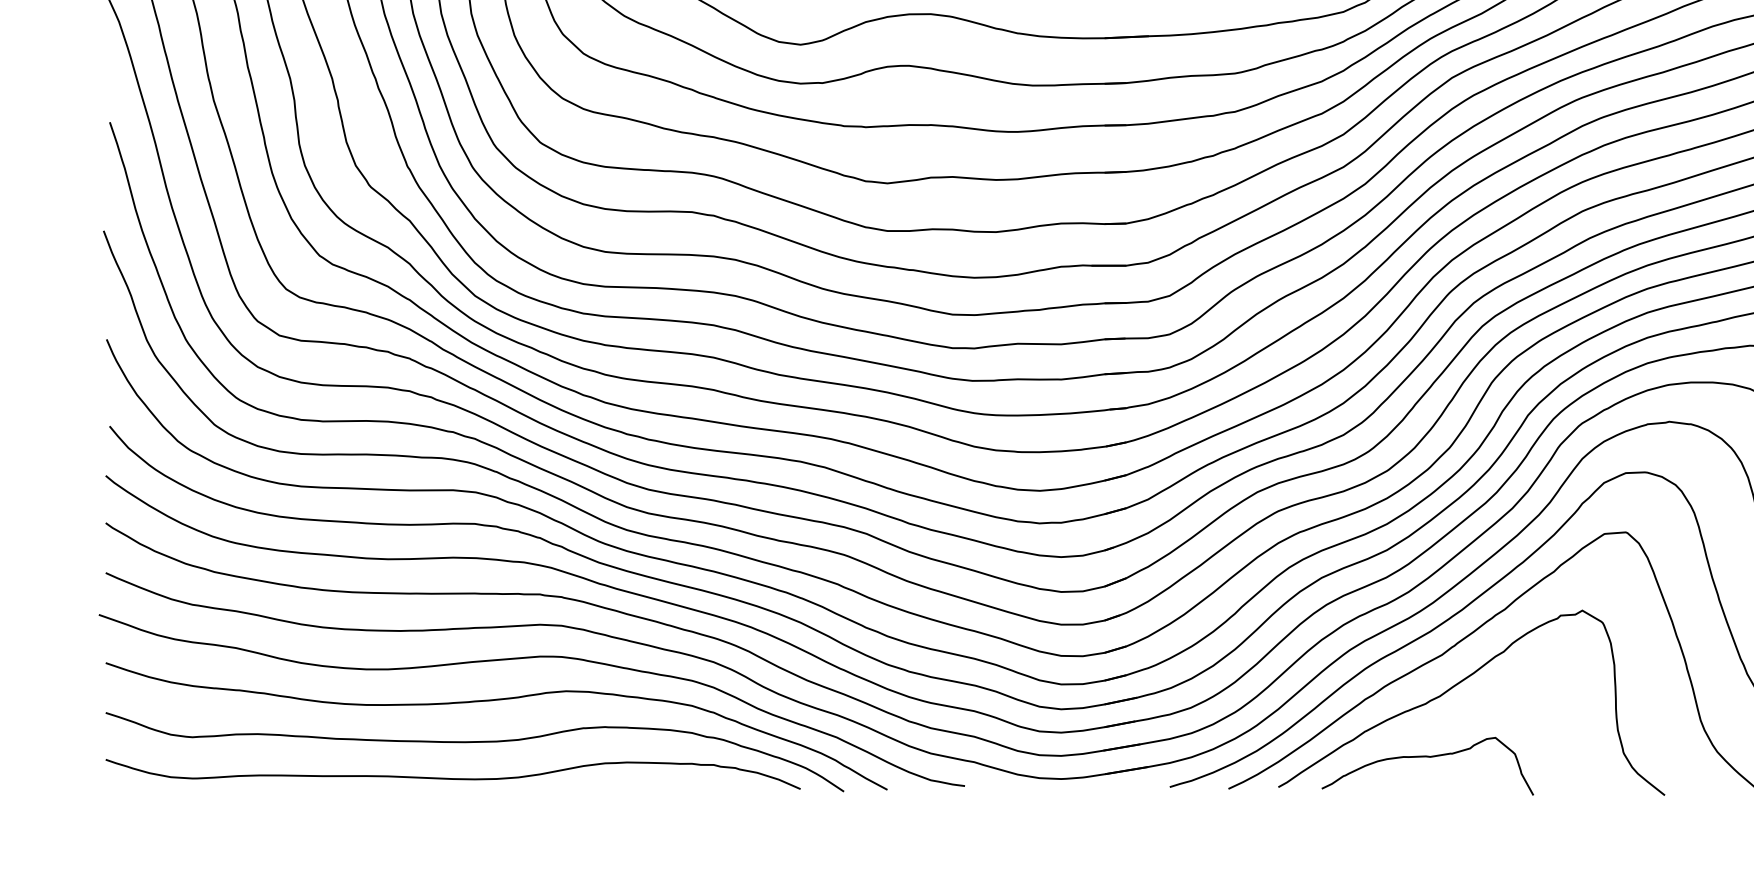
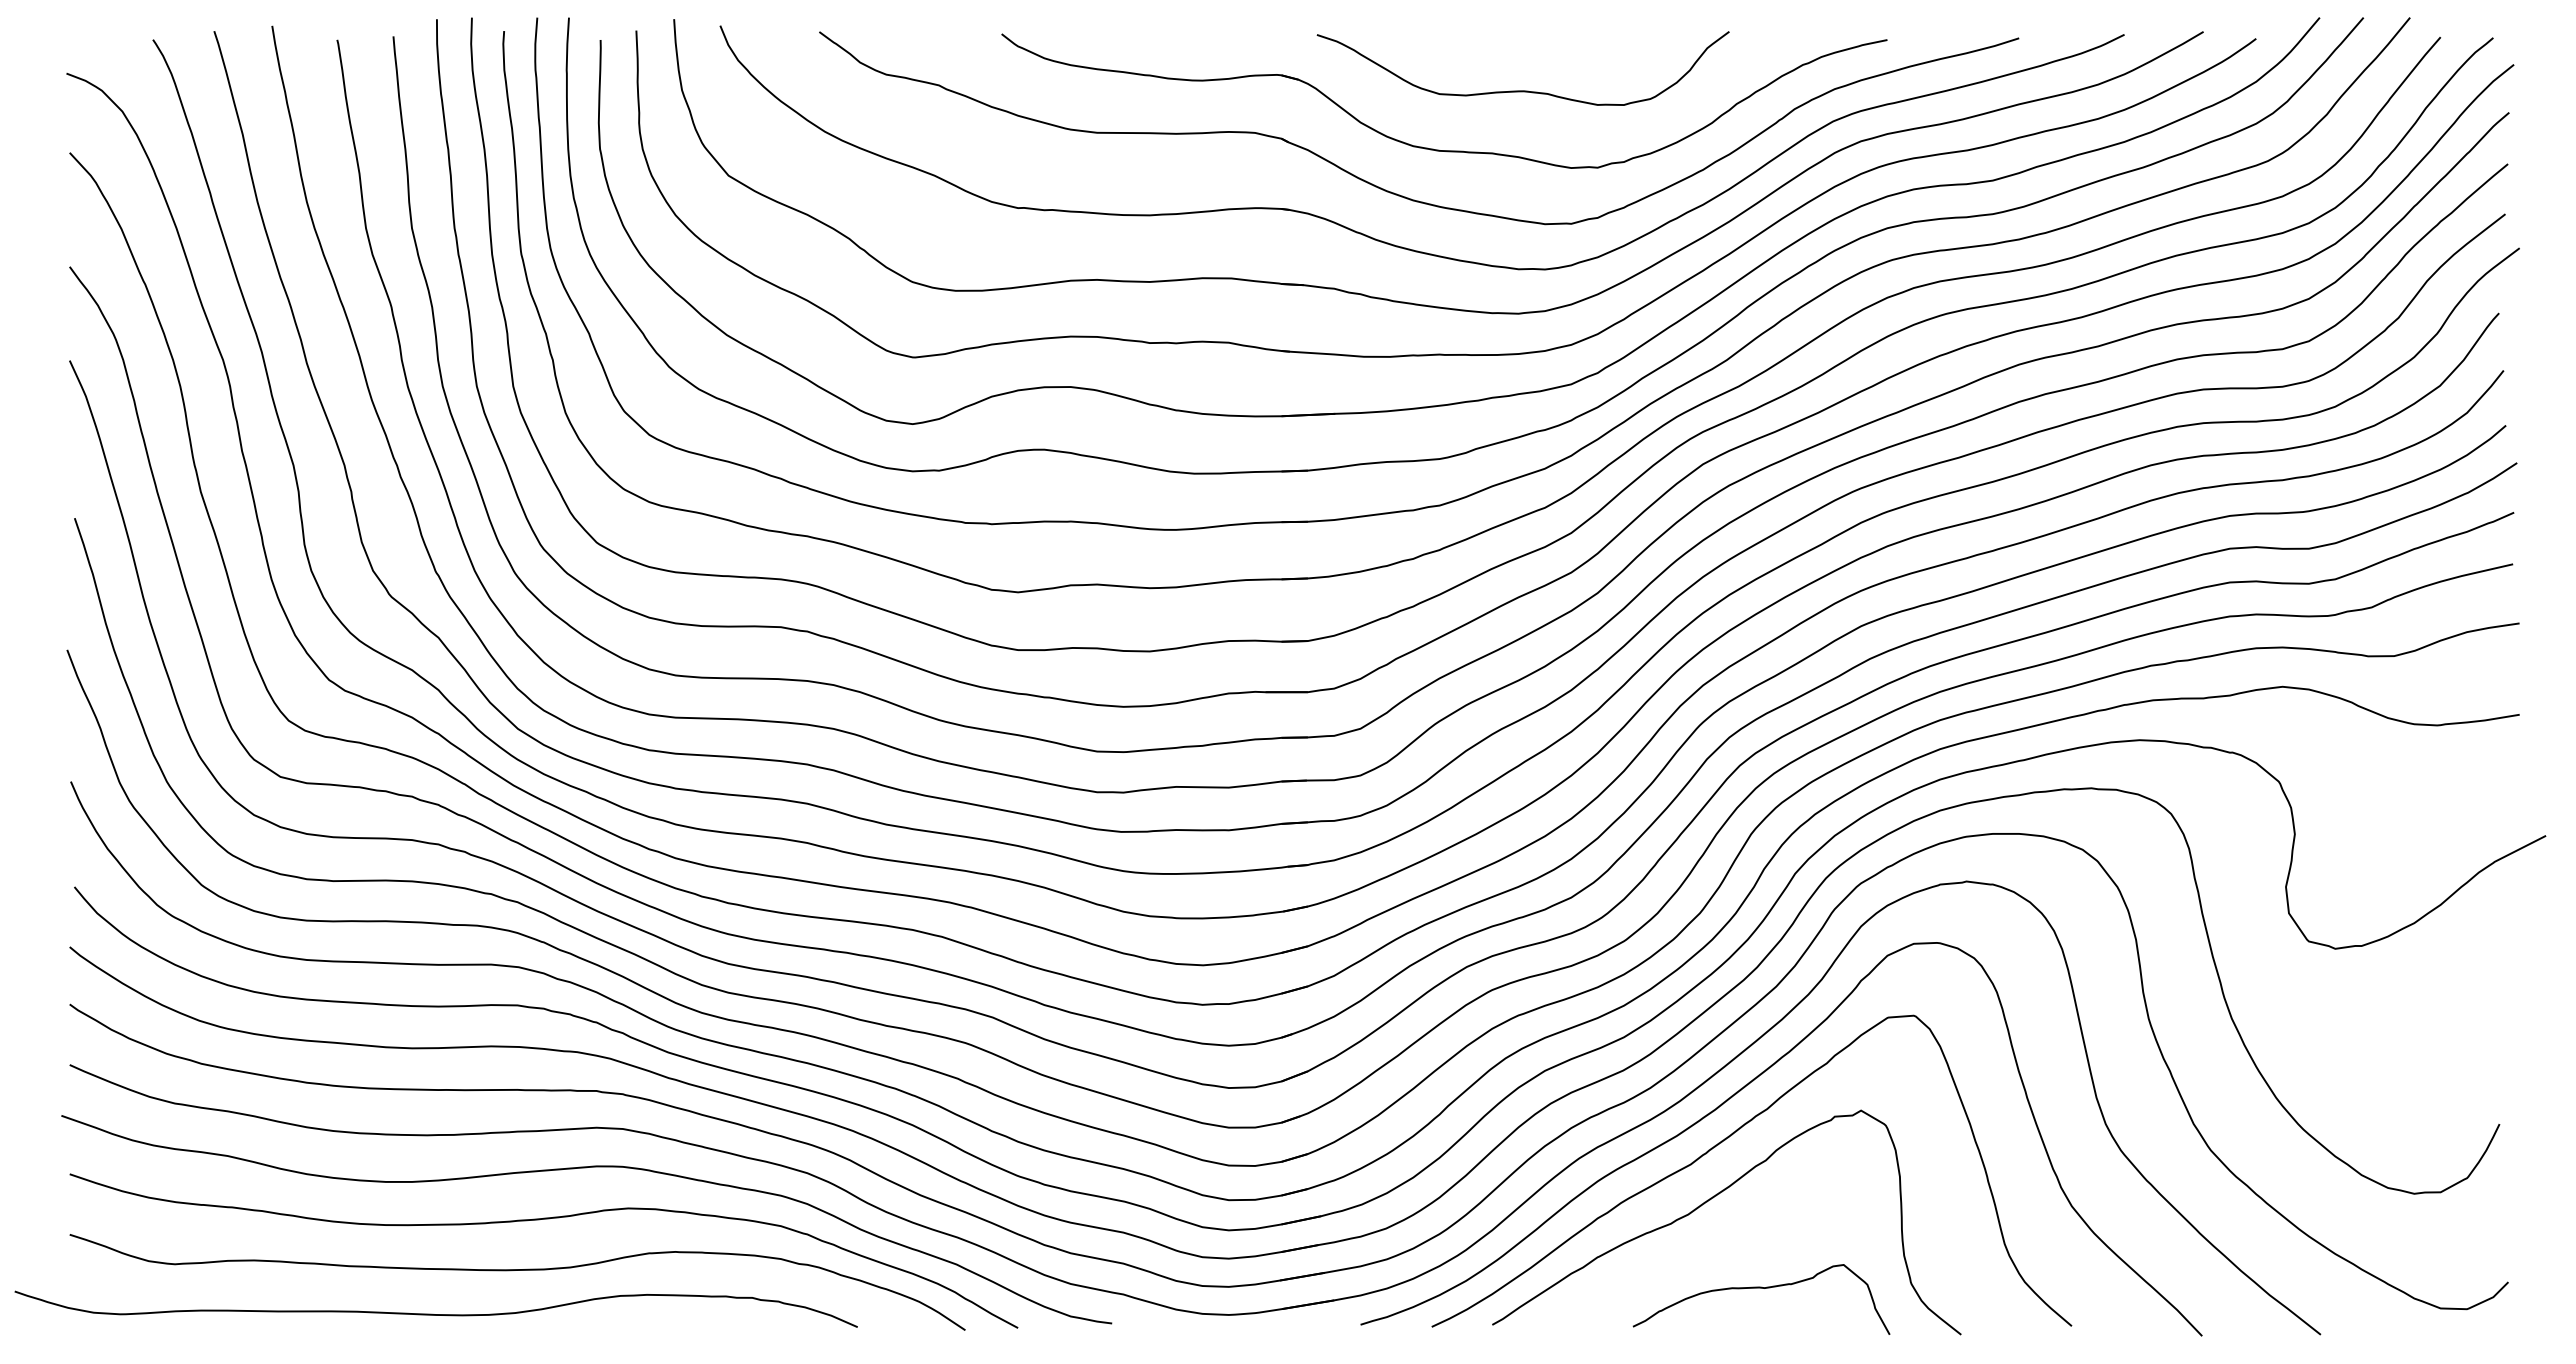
curve: (1427, 757) -> (1761, 1288), moved
curve: (450, 777) -> (432, 1313), moved

